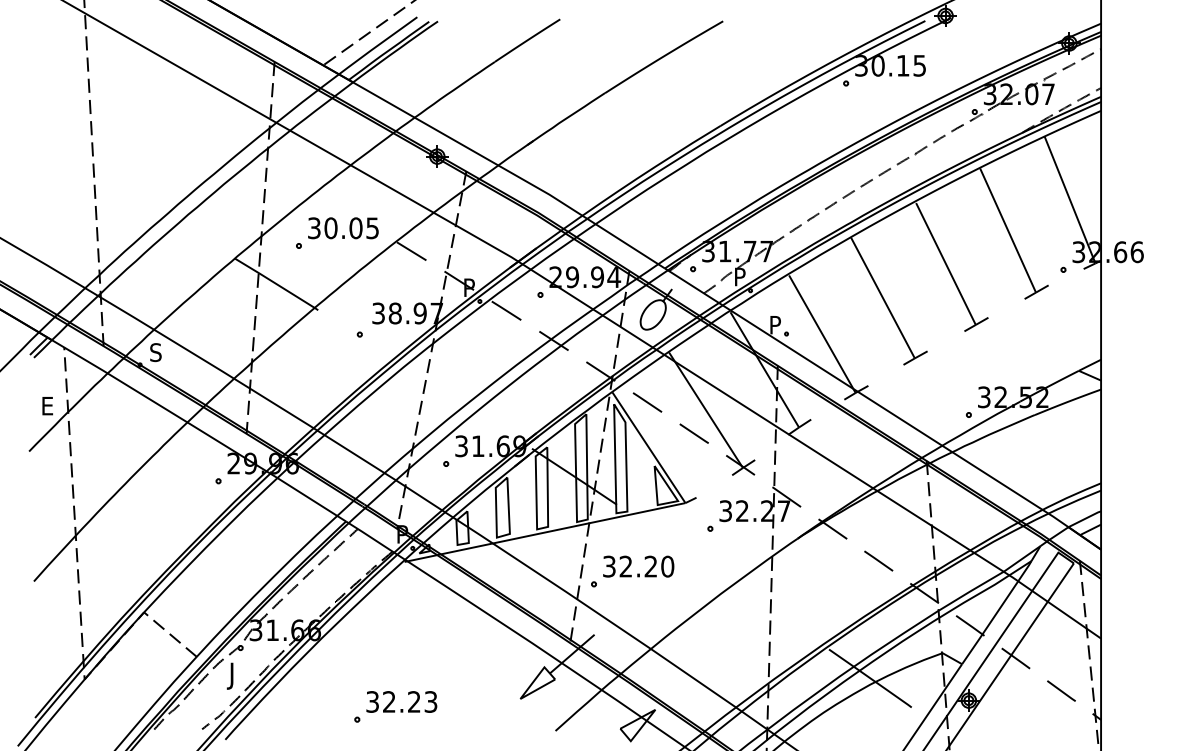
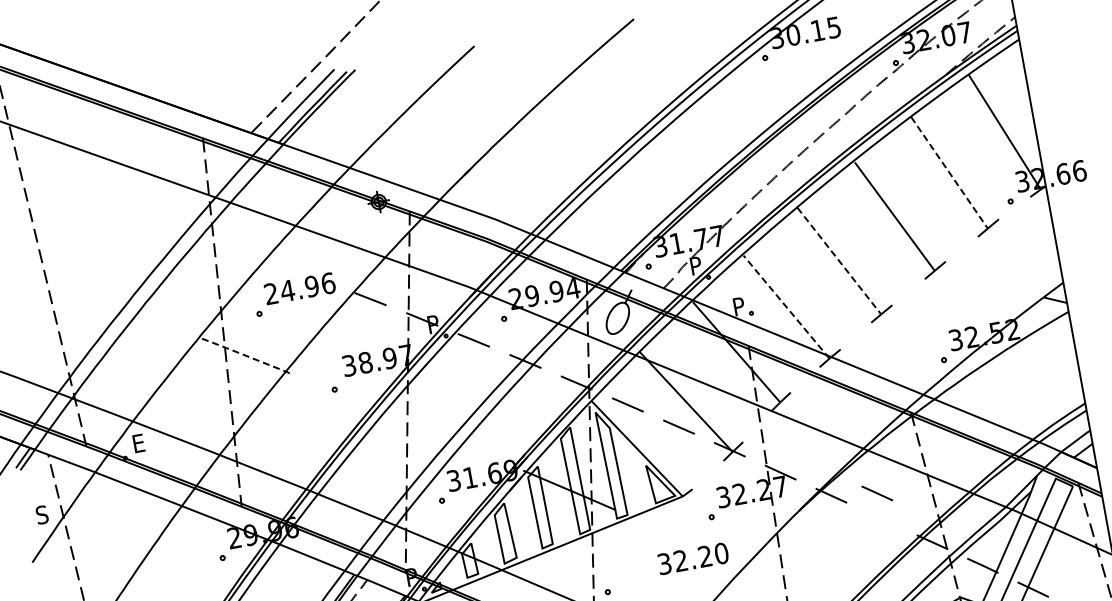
text: (343, 228) -> (299, 288), 30.05 -> 24.96
line: (1008, 230) -> (949, 172), solid -> dashed
line: (276, 284) -> (244, 355), solid -> dashed
line: (883, 298) -> (839, 261), solid -> dashed
line: (822, 334) -> (786, 307), solid -> dashed
text: (155, 352) -> (138, 443), S -> E
text: (47, 405) -> (42, 514), E -> S
line: (878, 560) -> (876, 492), moved
text: (638, 566) -> (693, 558), moved

